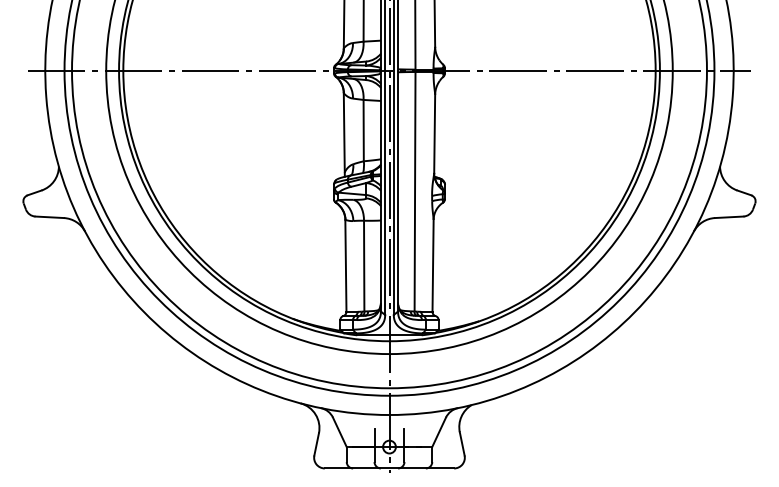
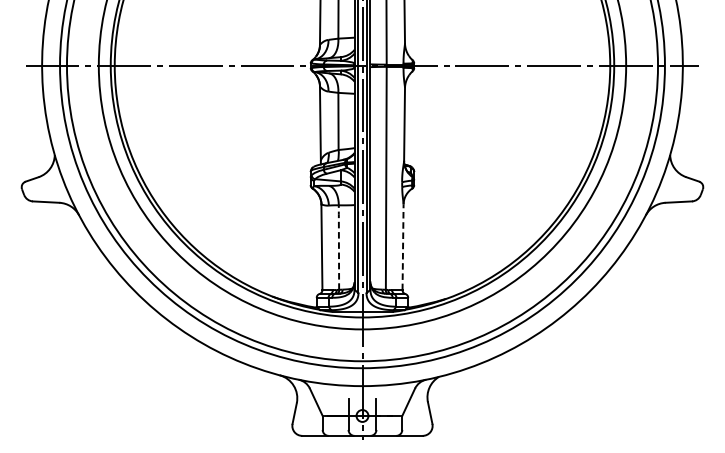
line: (364, 264) -> (339, 246), solid -> dashed
line: (433, 265) -> (403, 246), solid -> dashed

